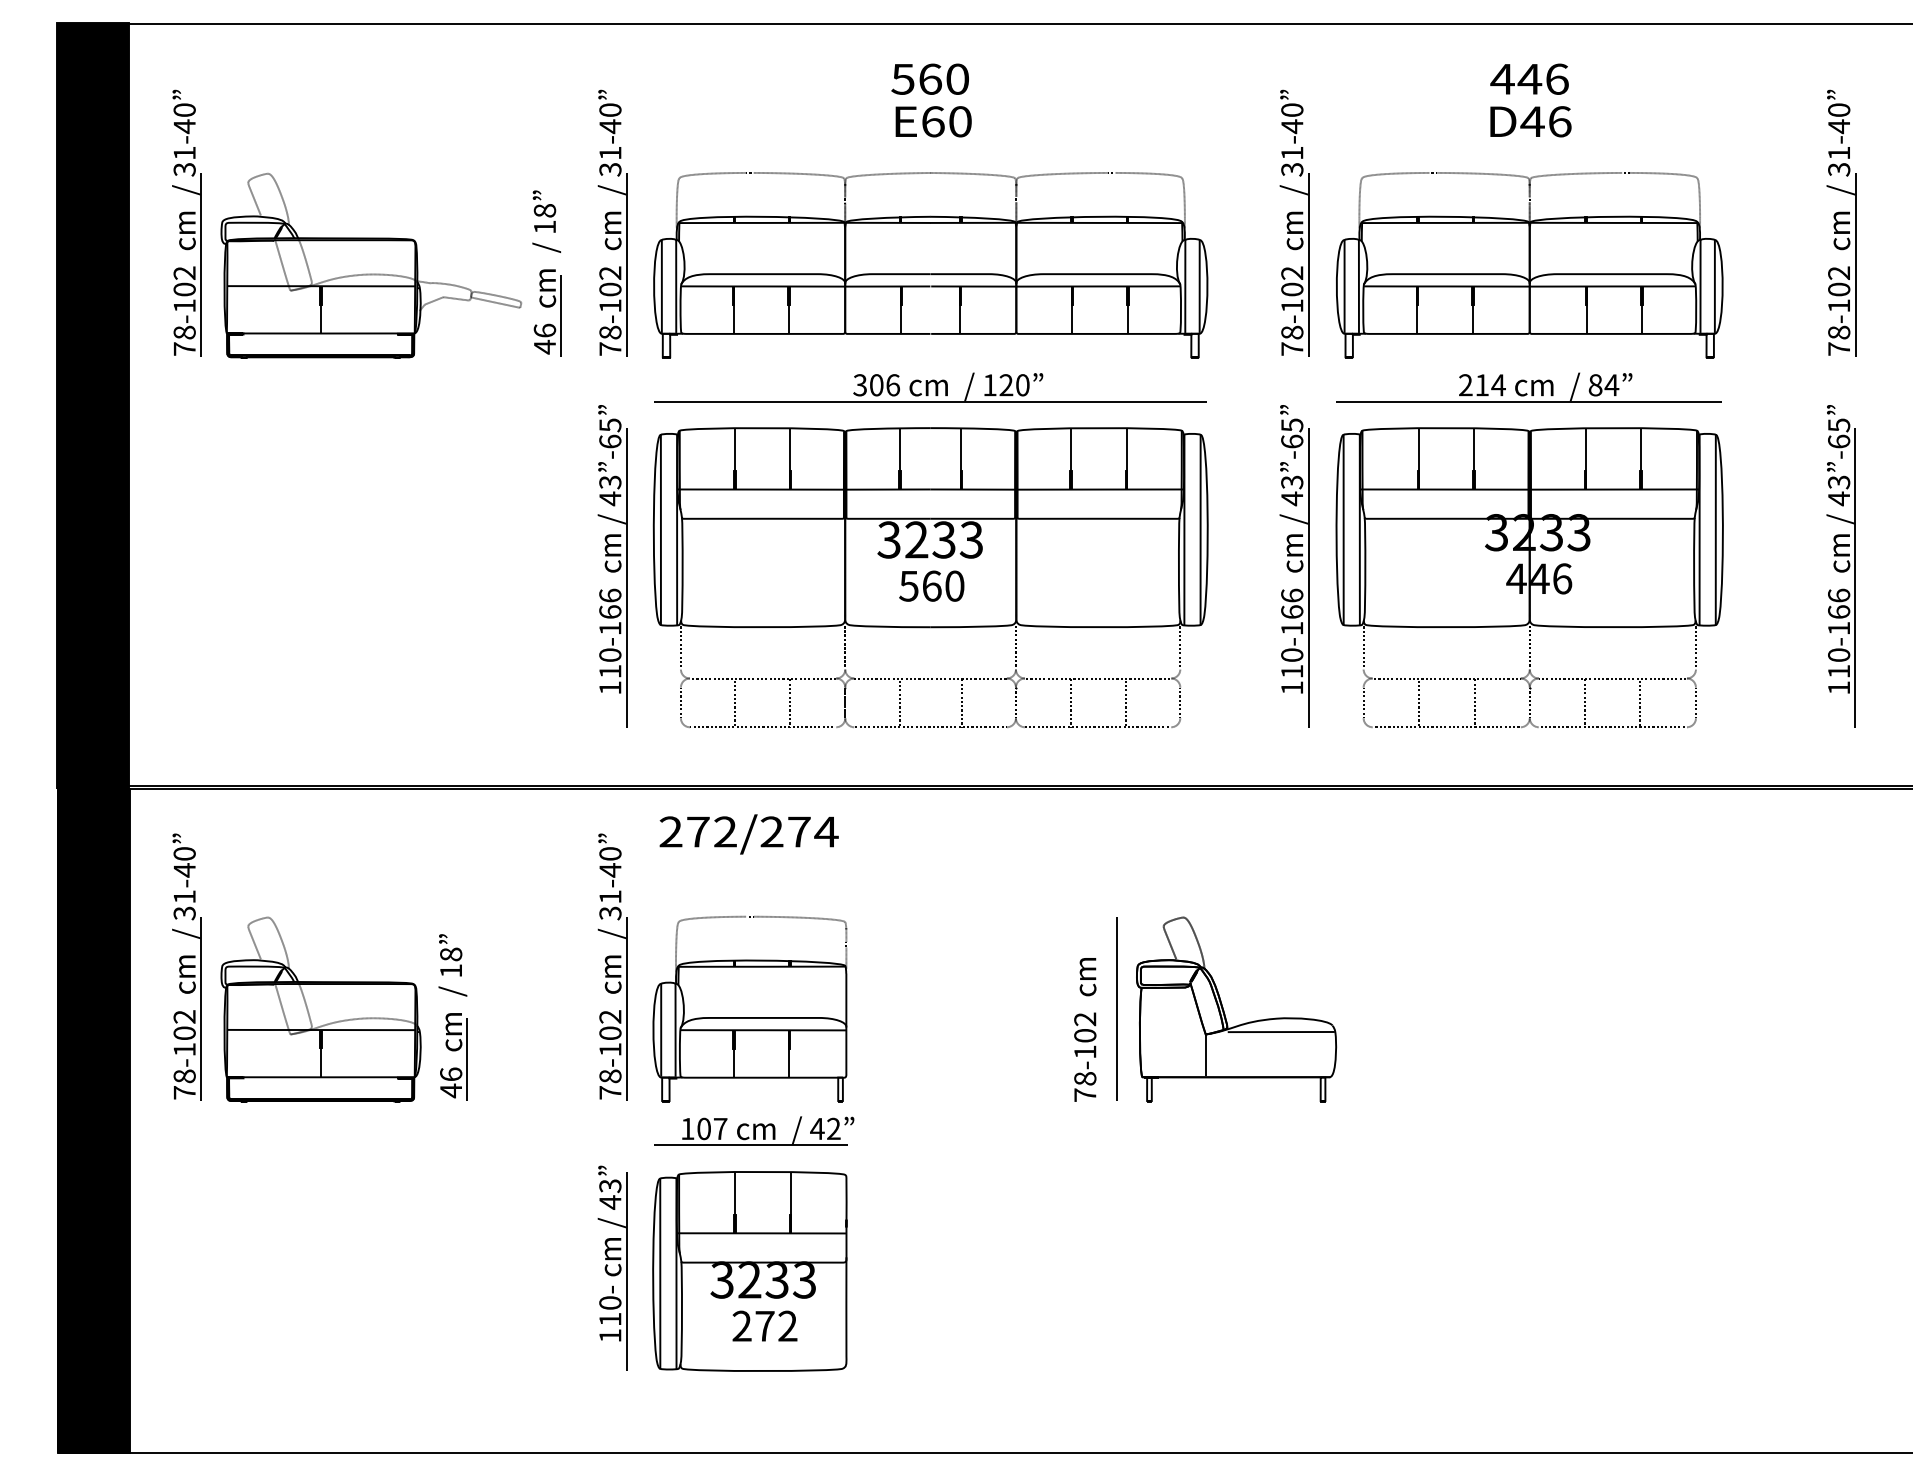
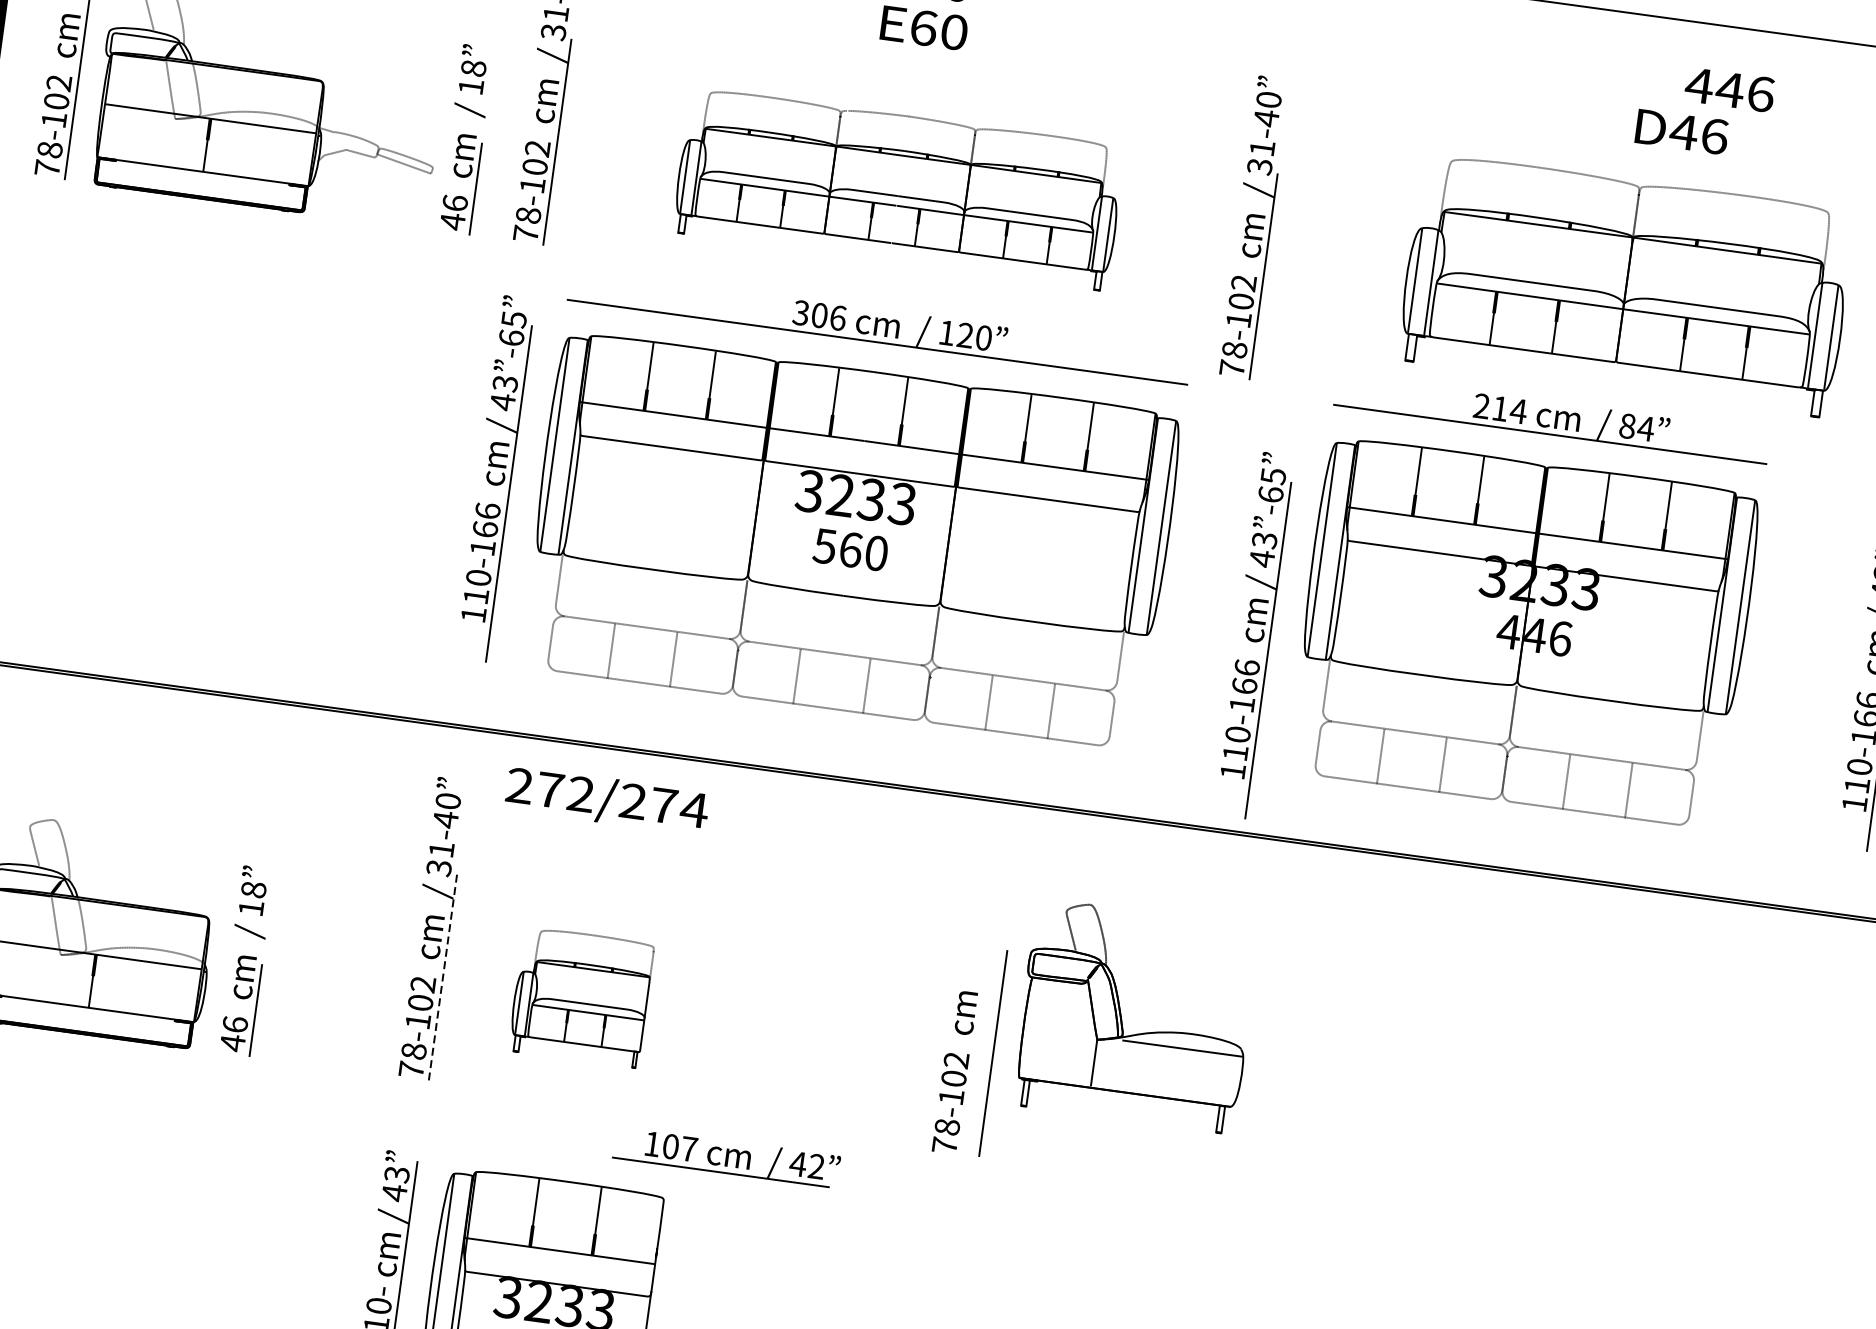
text: (1529, 78) -> (1729, 88), moved
text: (1530, 121) -> (1681, 131), moved
part: (1294, 222) -> (1254, 226), moved
part: (930, 265) -> (898, 189), size x0.7
part: (1529, 265) -> (1626, 285), moved
part: (1294, 566) -> (1254, 635), moved
part: (749, 1008) -> (580, 996), size x0.6
line: (626, 1009) -> (442, 978), solid -> dashed
part: (1224, 1010) -> (1122, 1015), moved
part: (754, 1130) -> (727, 1156), moved

